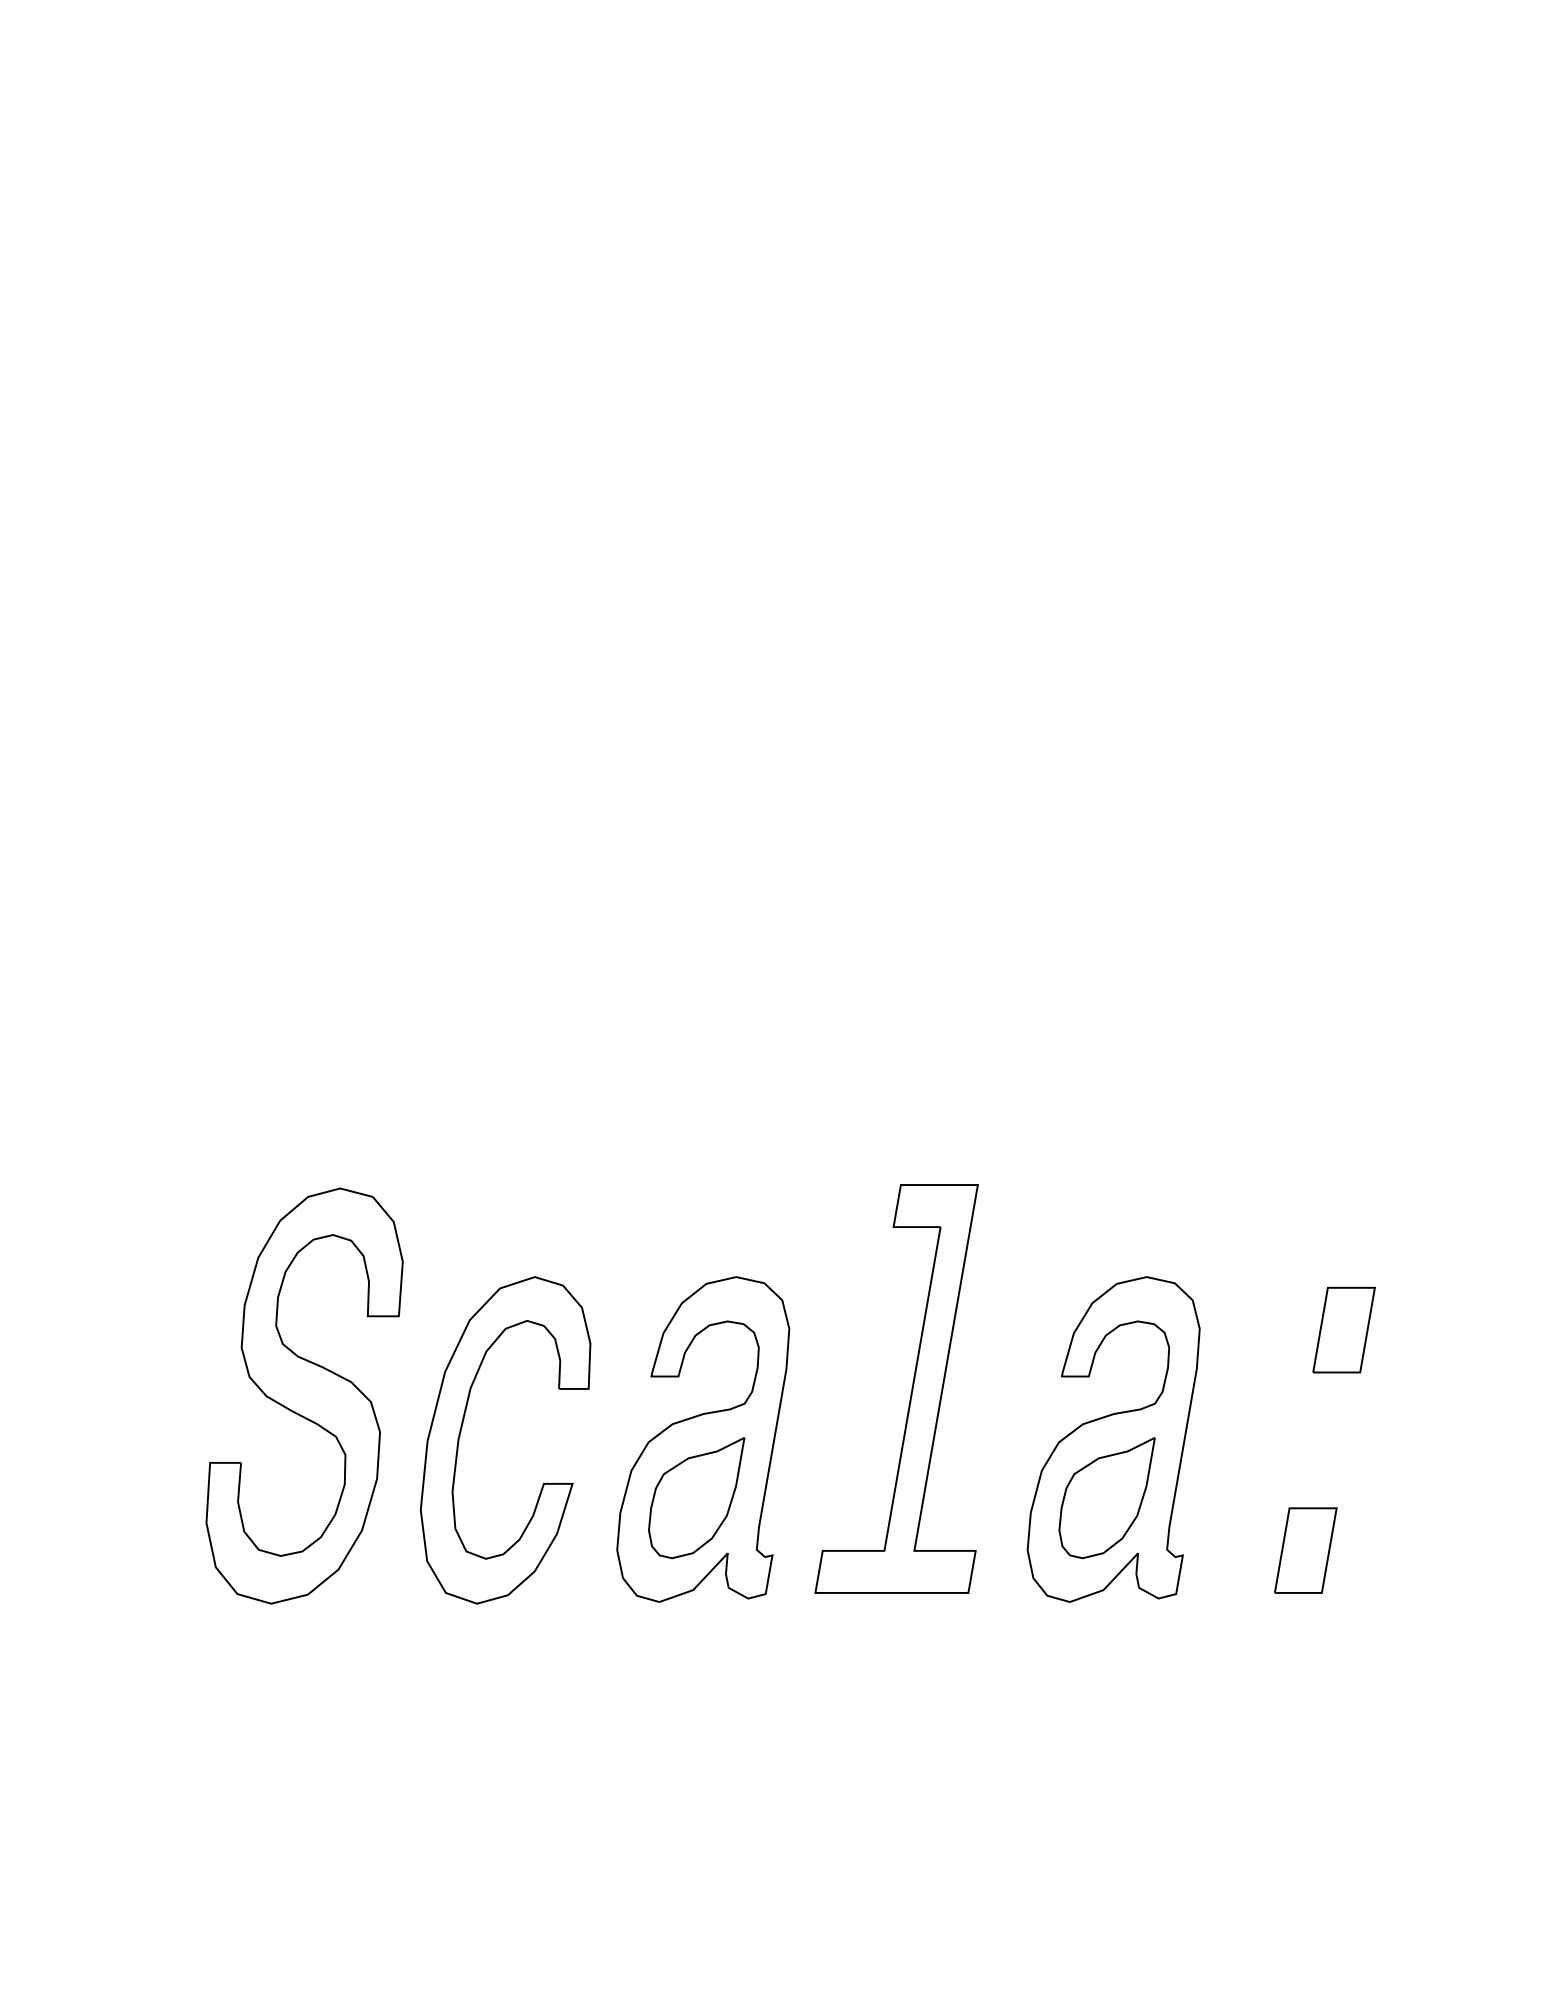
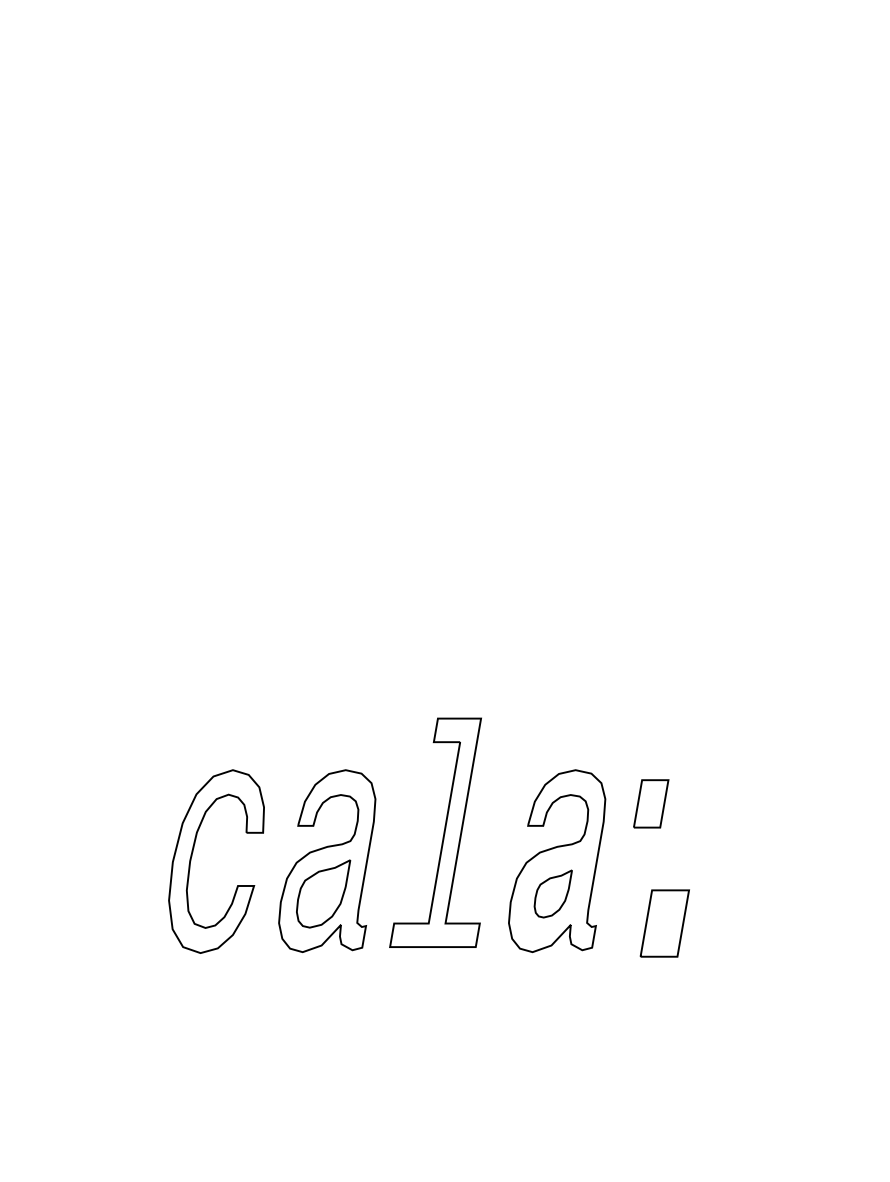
part: (1344, 1329) -> (651, 803), moved
part: (303, 1395) -> (103, 836), removed
part: (1105, 1497) -> (552, 893), size x0.7
part: (1305, 1549) -> (664, 922), size x1.4

